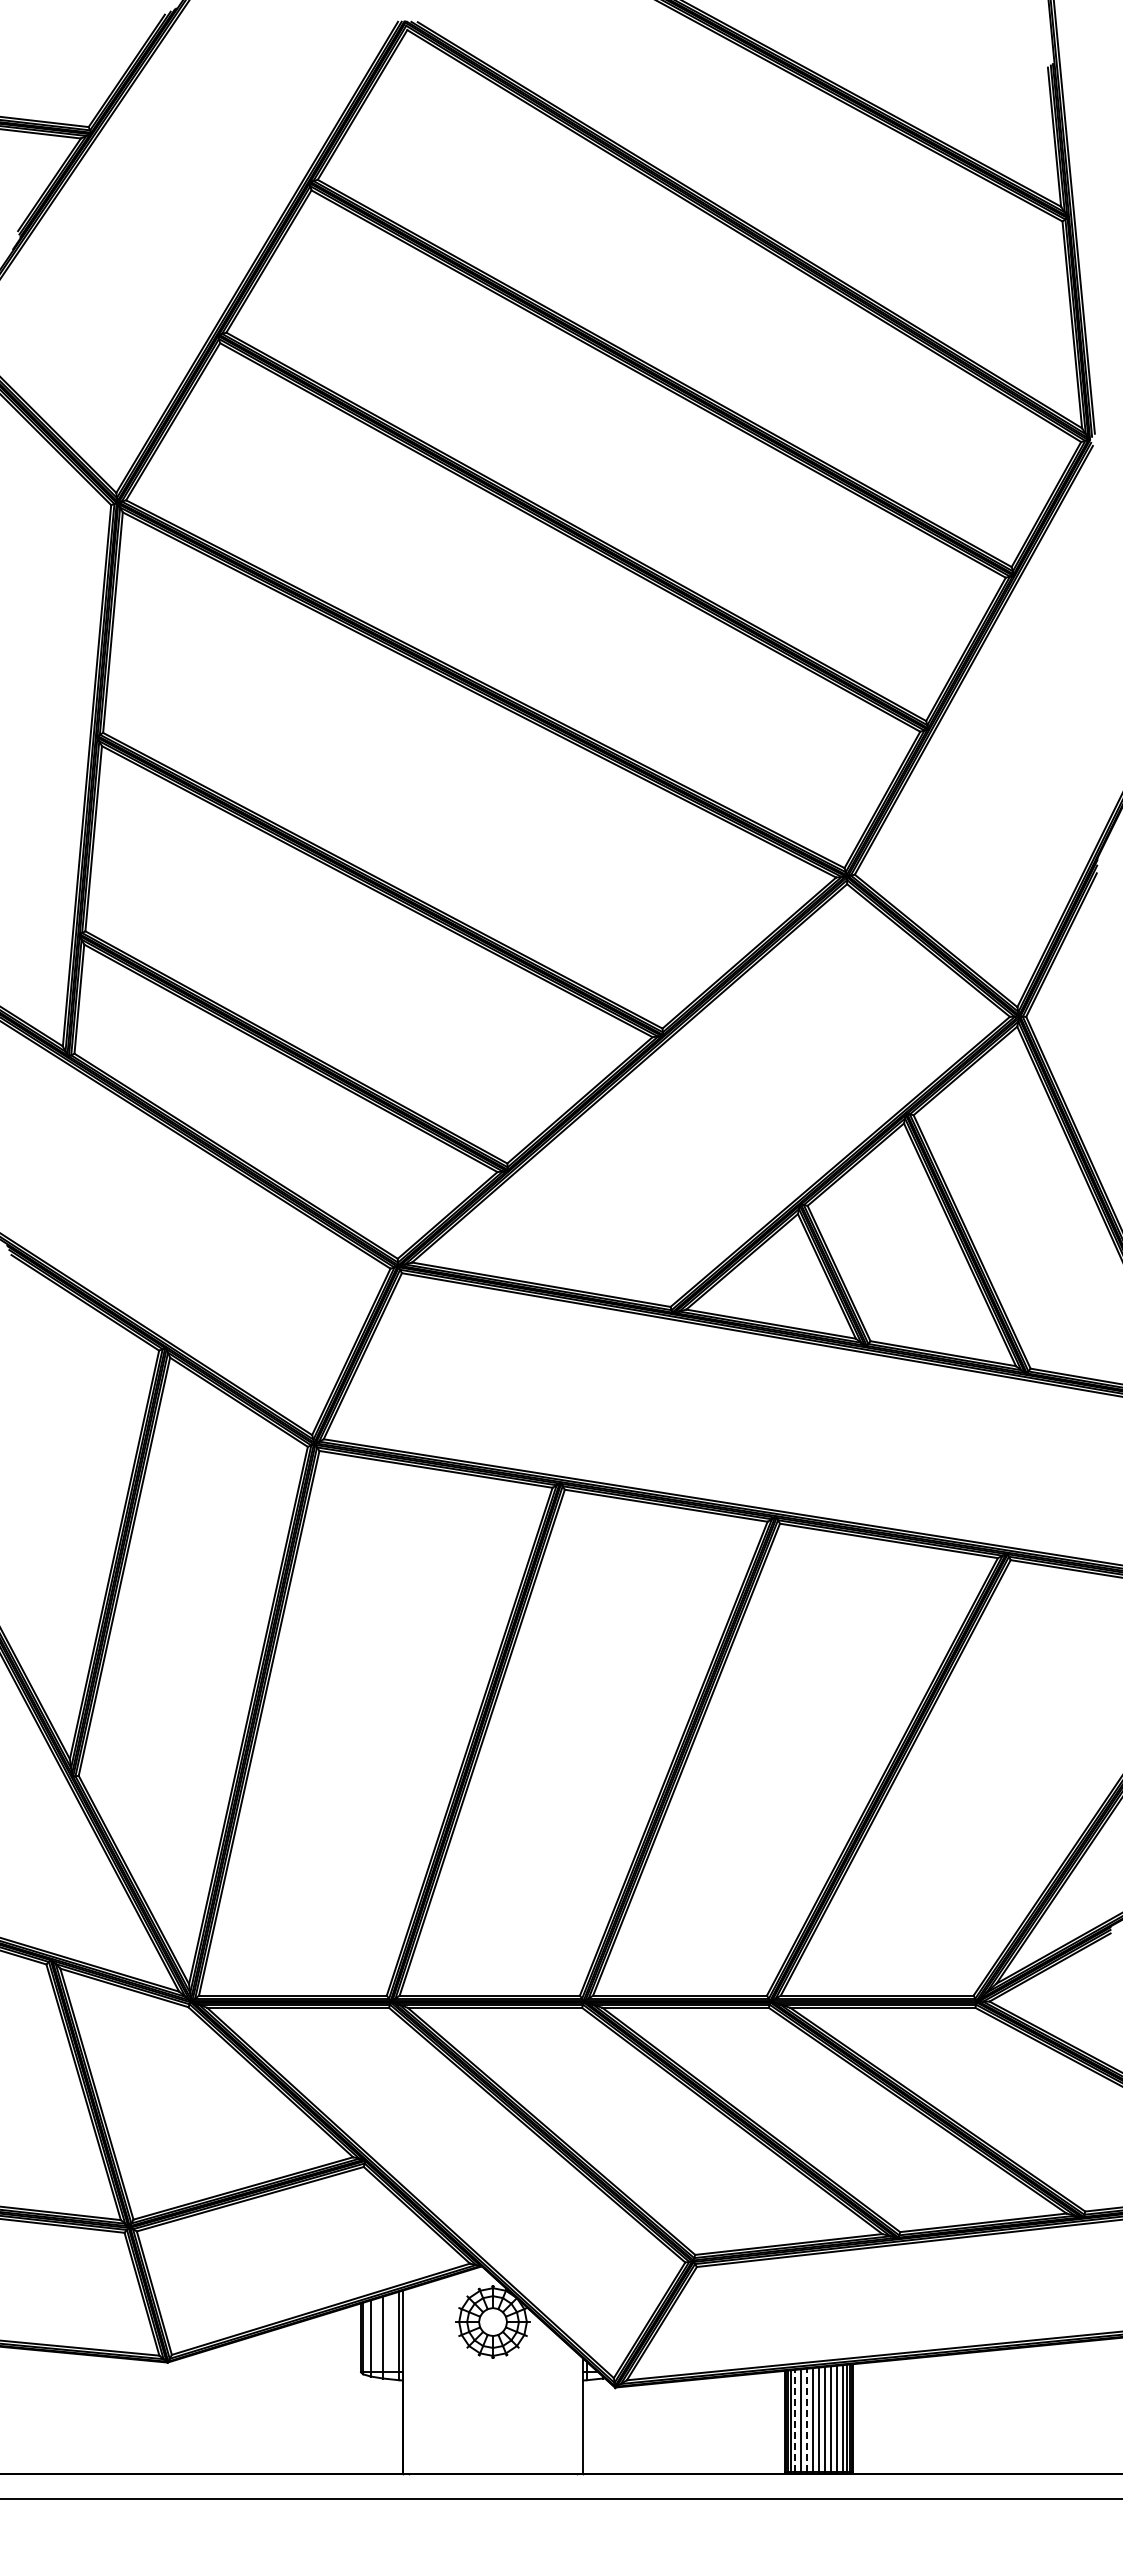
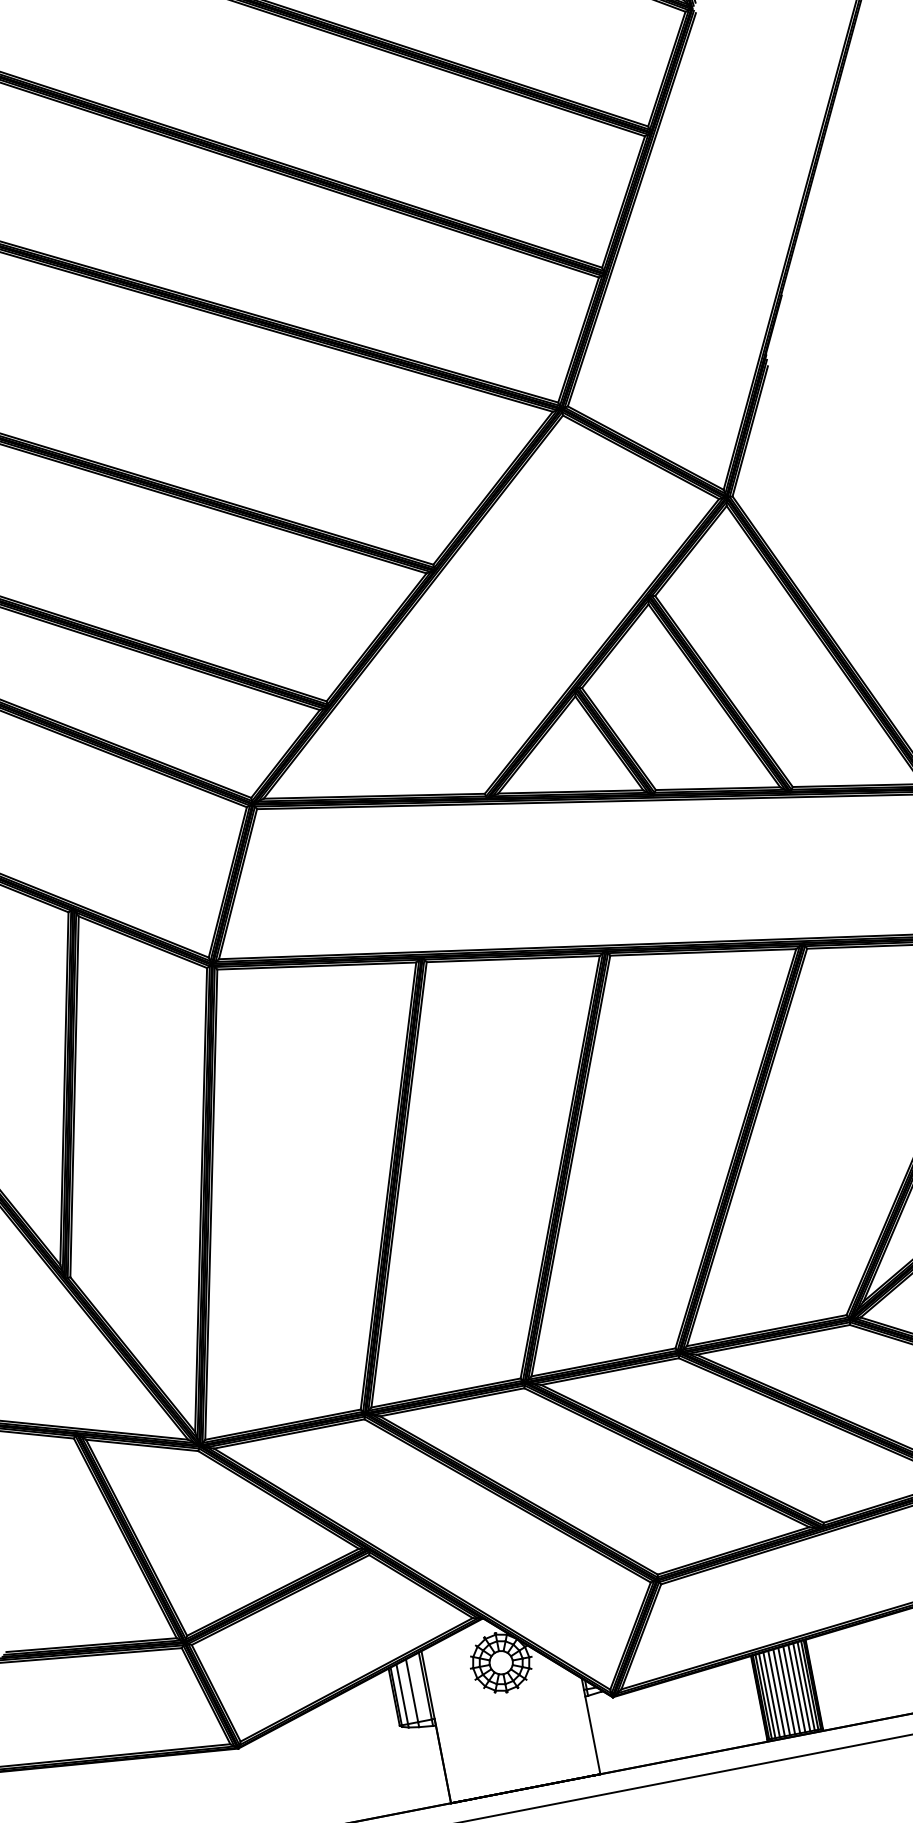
line: (795, 2420) -> (767, 1695), dashed -> solid
line: (806, 2420) -> (776, 1693), dashed -> solid

